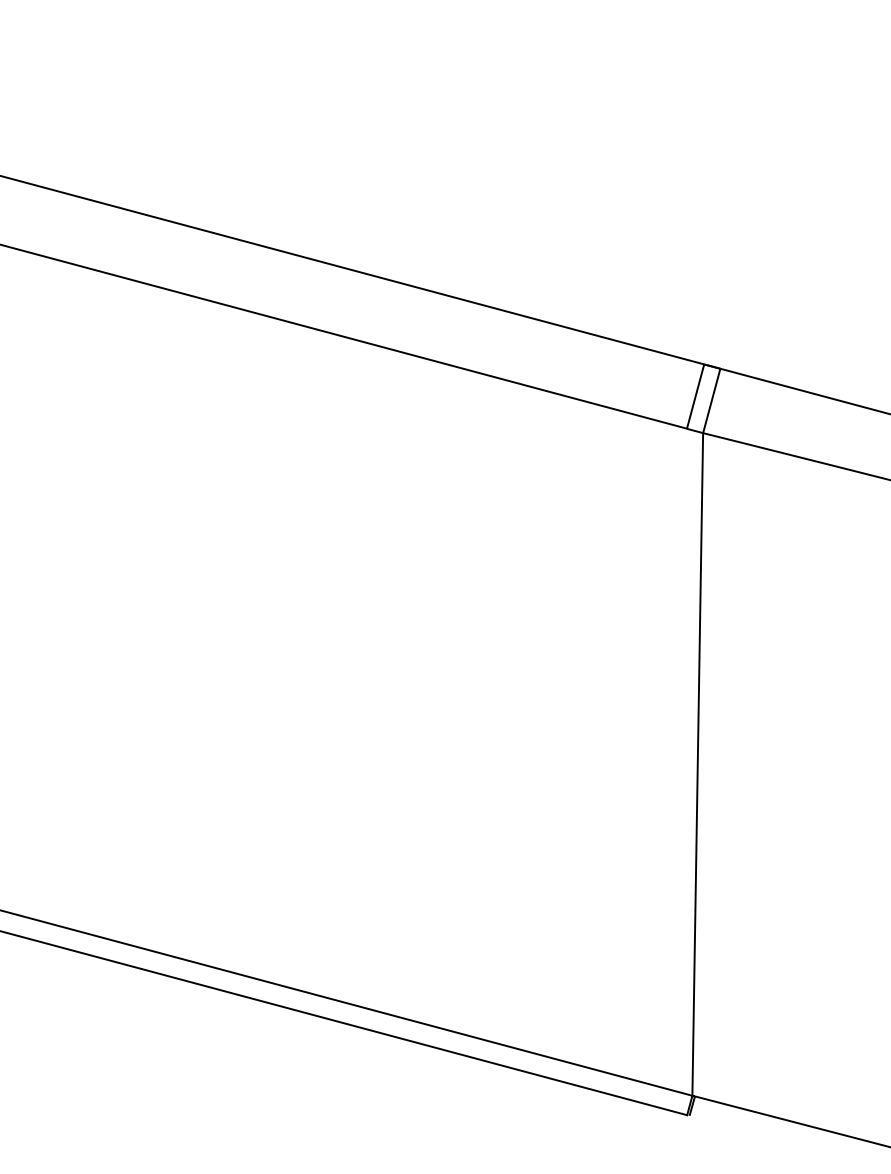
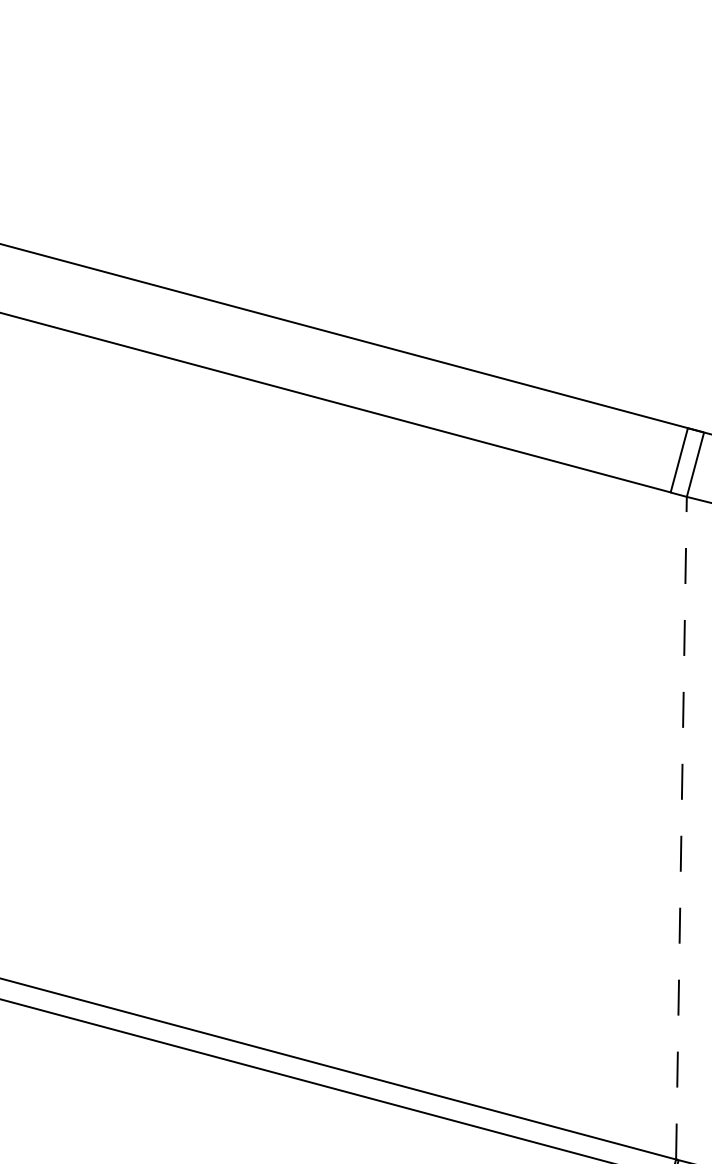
line: (697, 763) -> (681, 827), solid -> dashed

